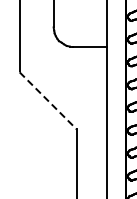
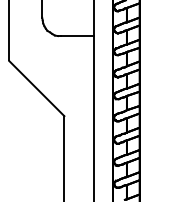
line: (47, 100) -> (36, 88), dashed -> solid

